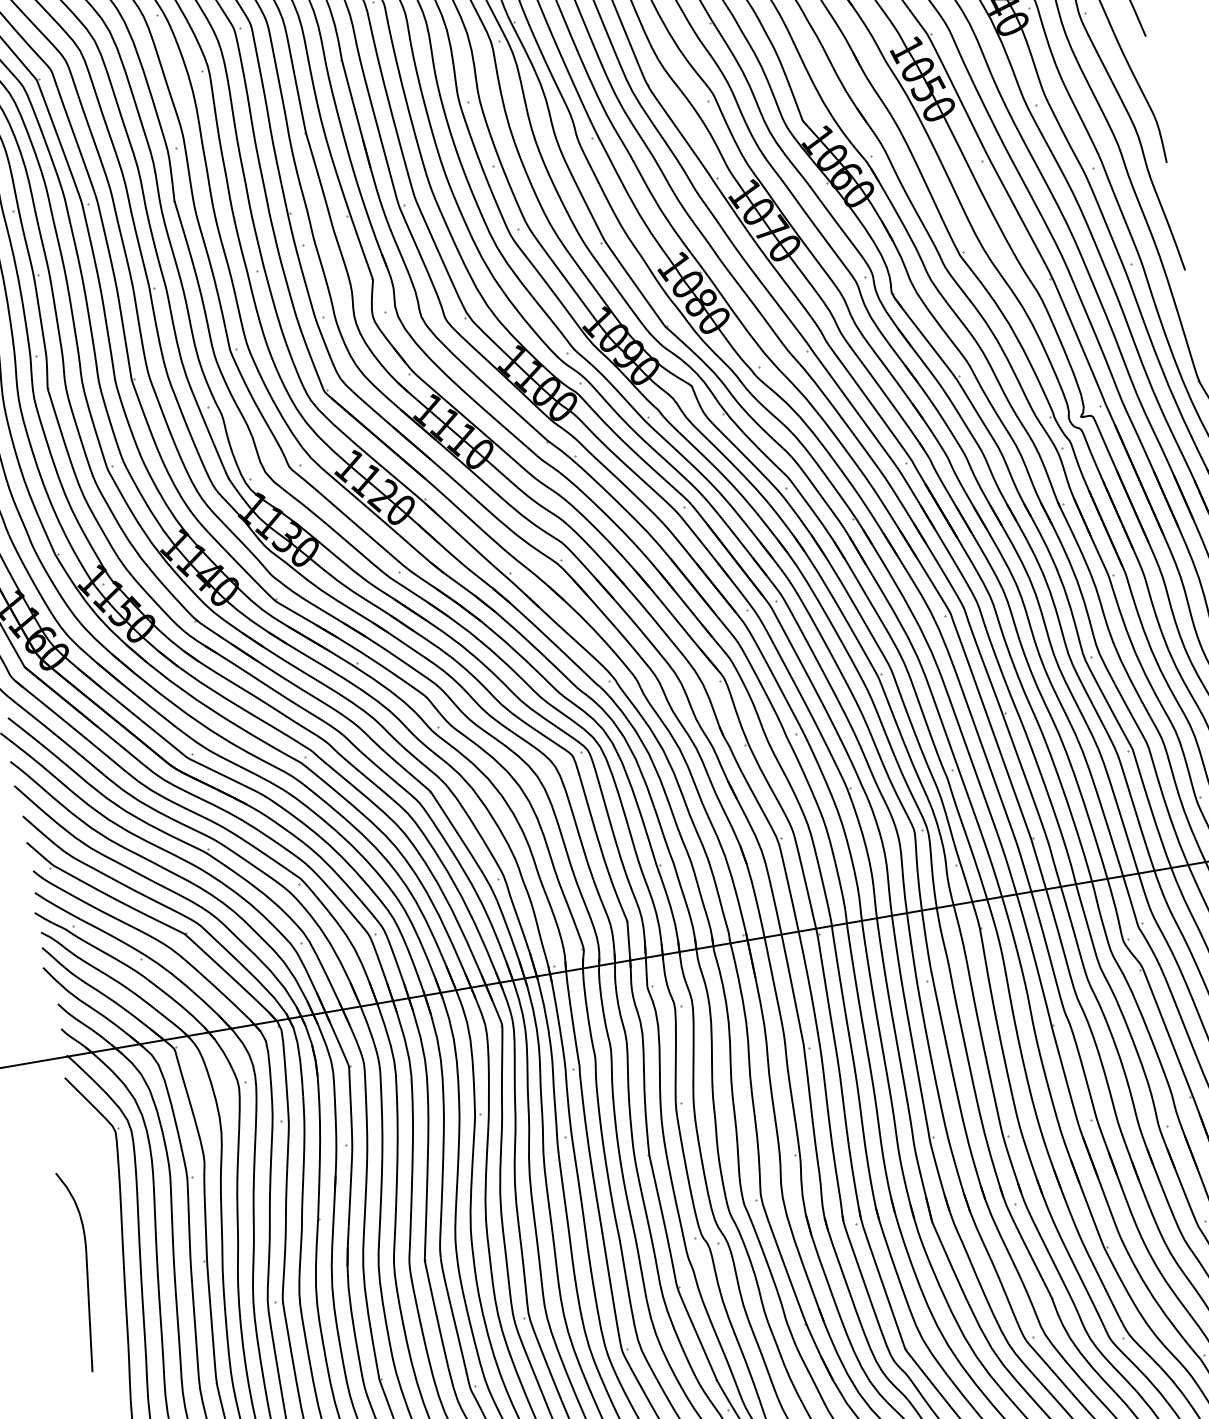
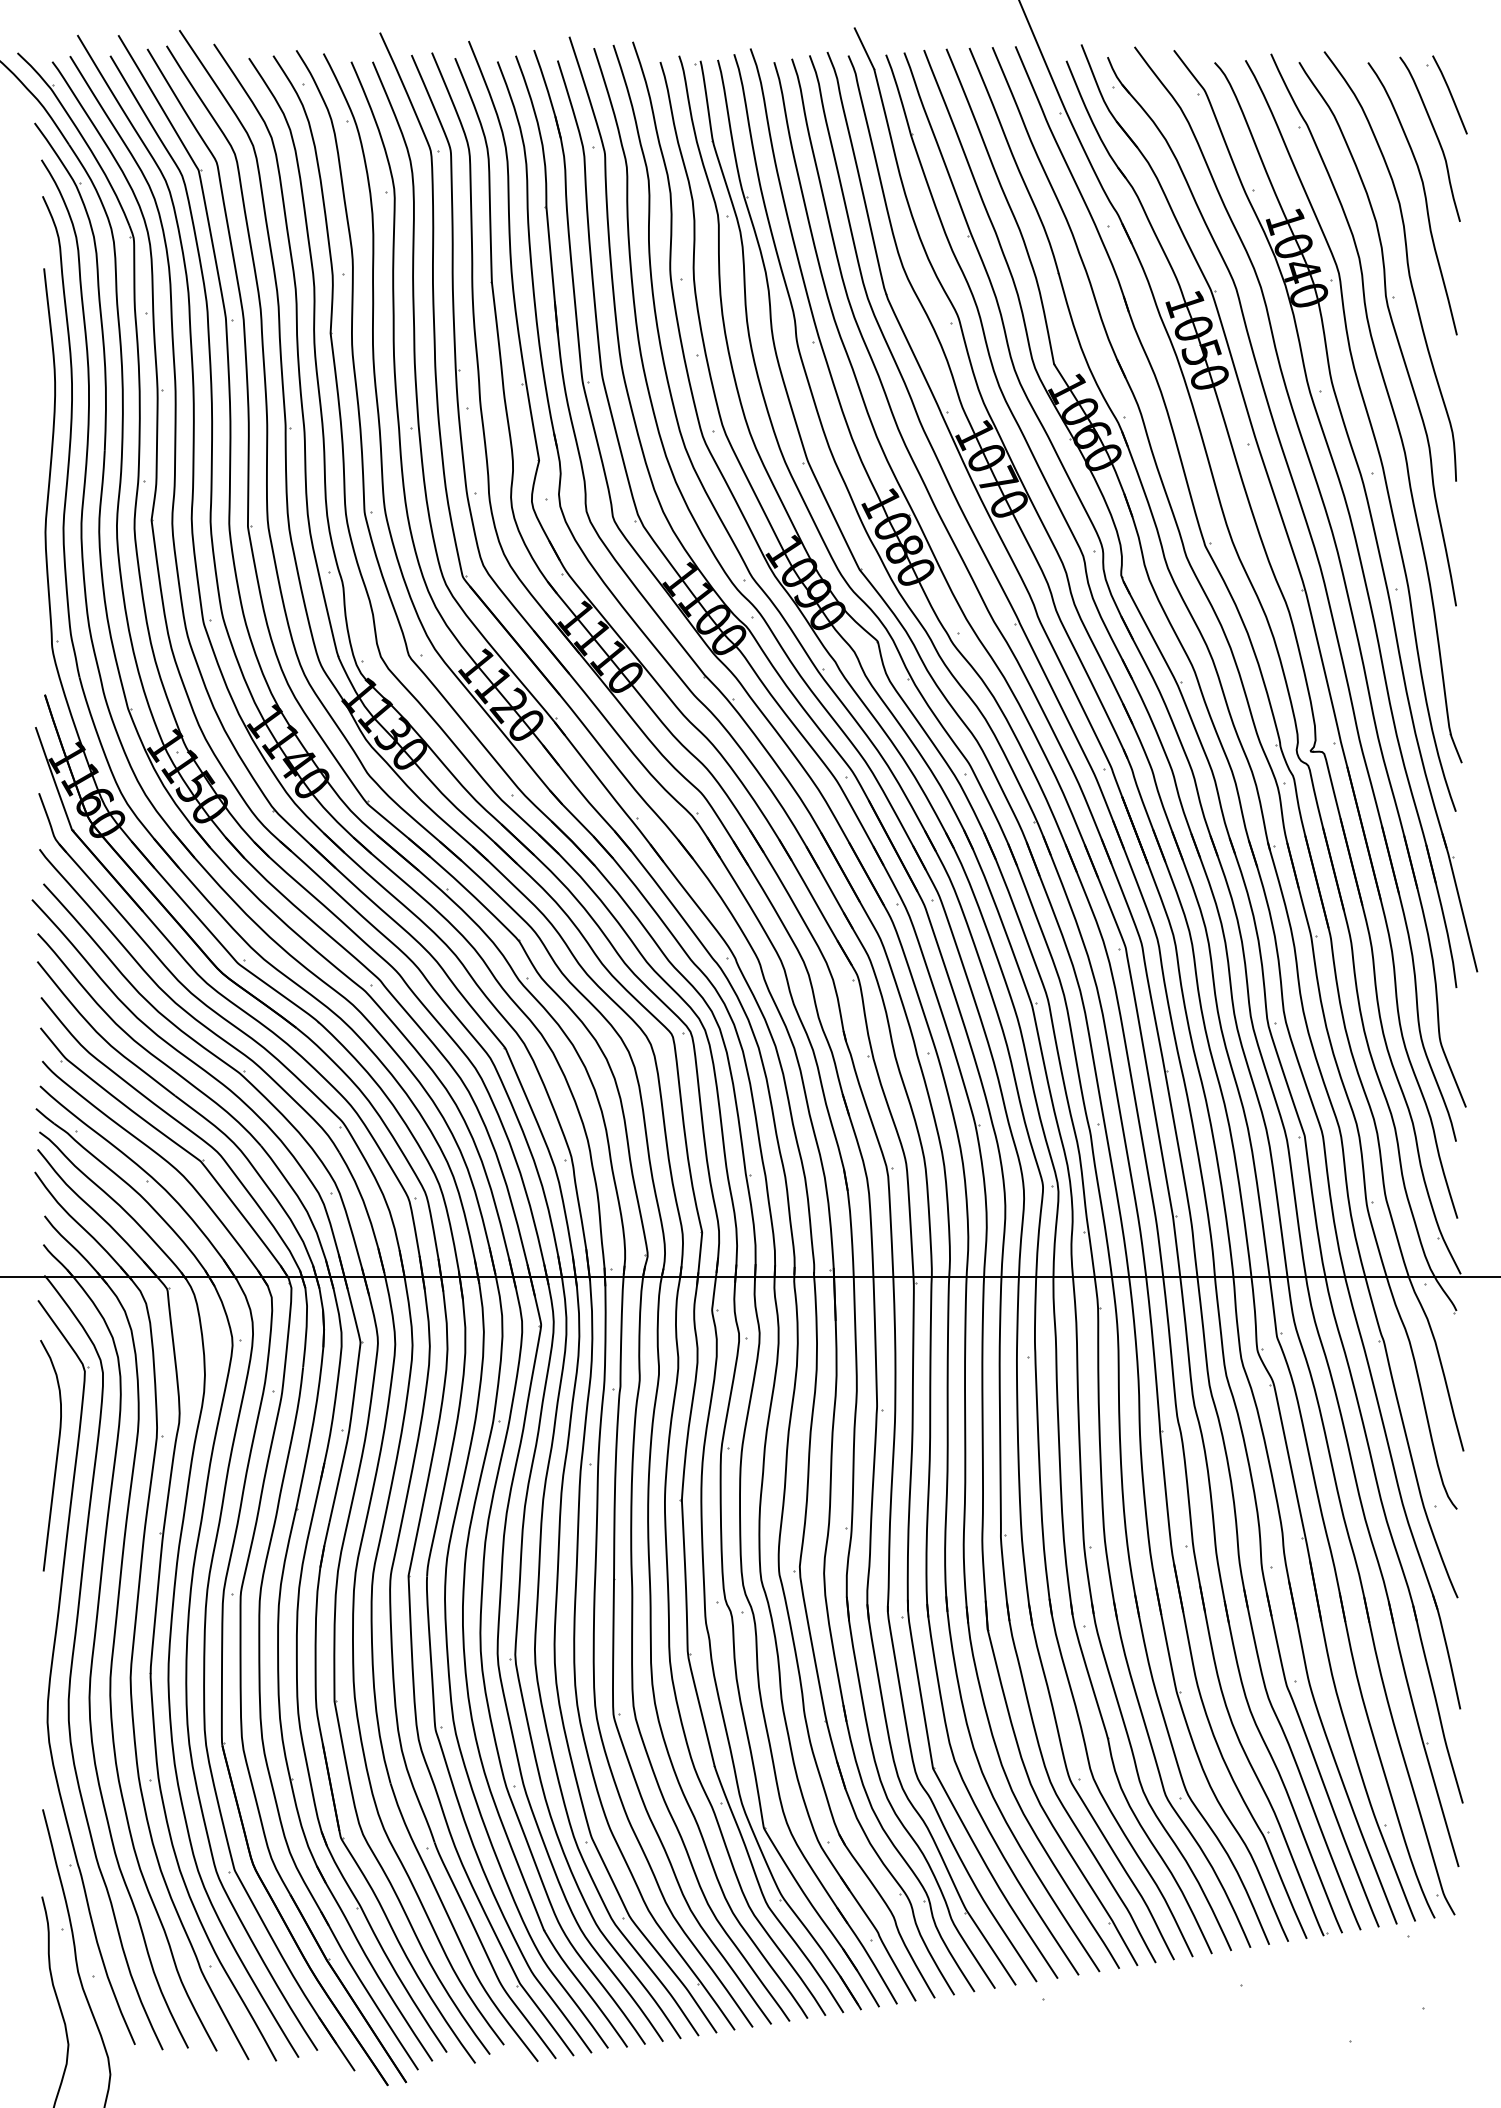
curve: (86, 1270) -> (56, 1455), moved

